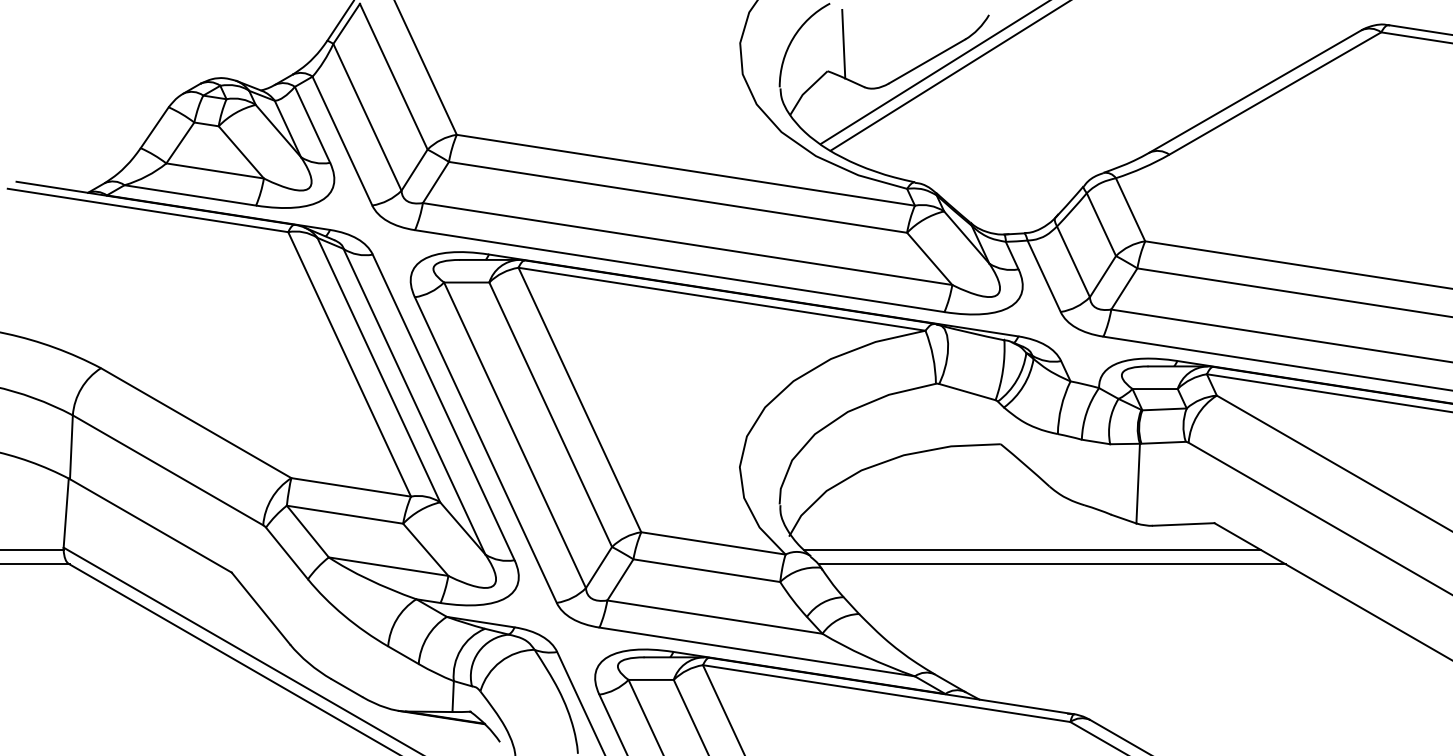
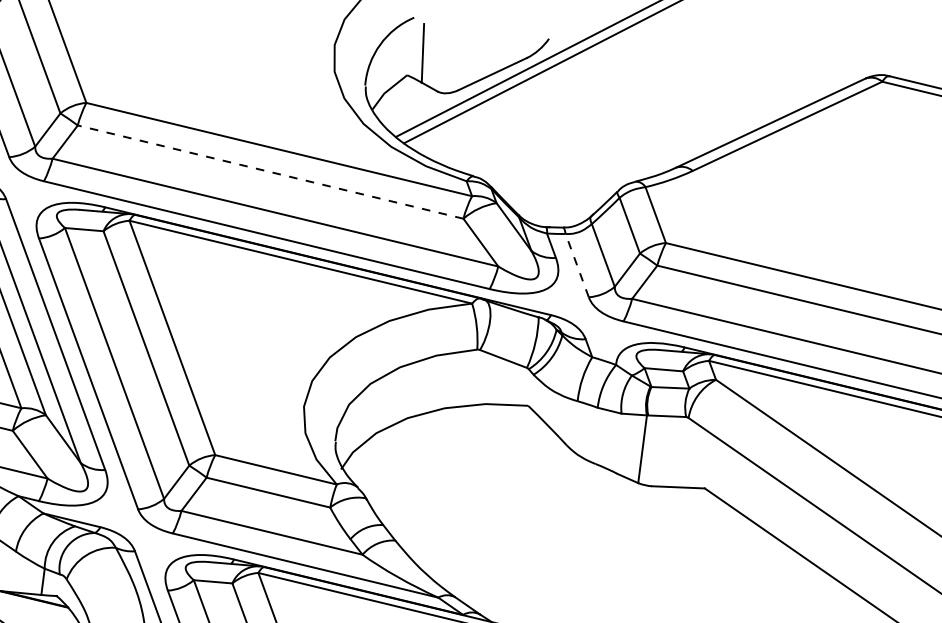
line: (678, 197) -> (271, 172), solid -> dashed
line: (1043, 275) -> (576, 264), solid -> dashed
line: (1031, 549) -> (546, 497), removed
line: (1052, 564) -> (563, 512), removed

